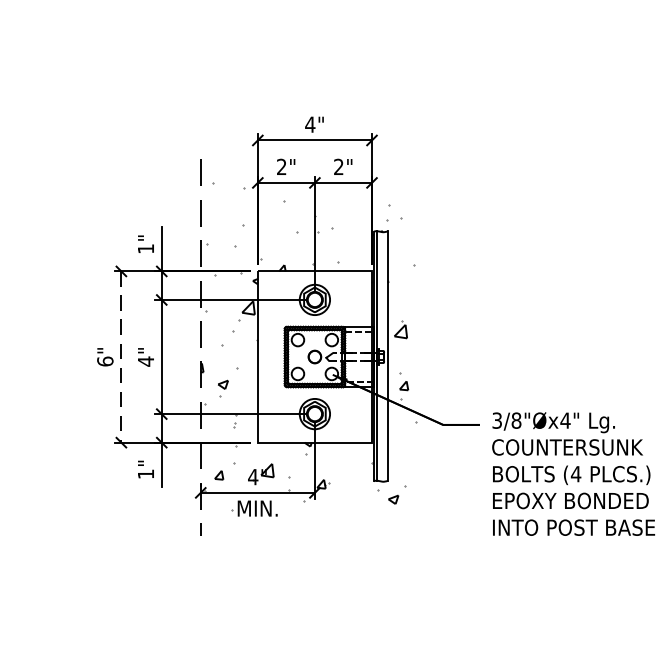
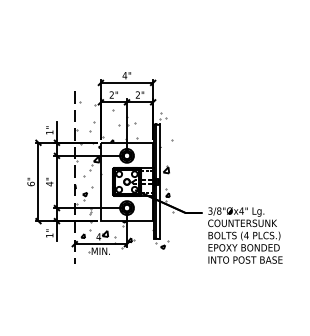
line: (121, 358) -> (38, 182), dashed -> solid

